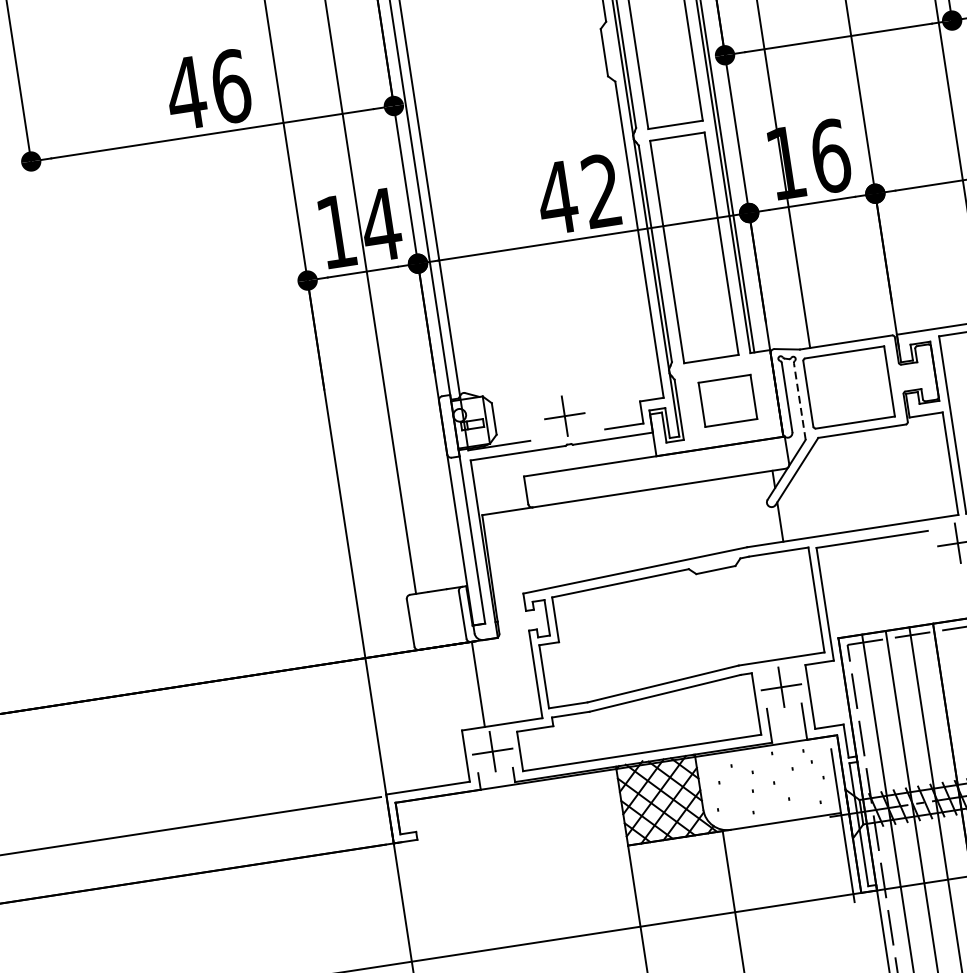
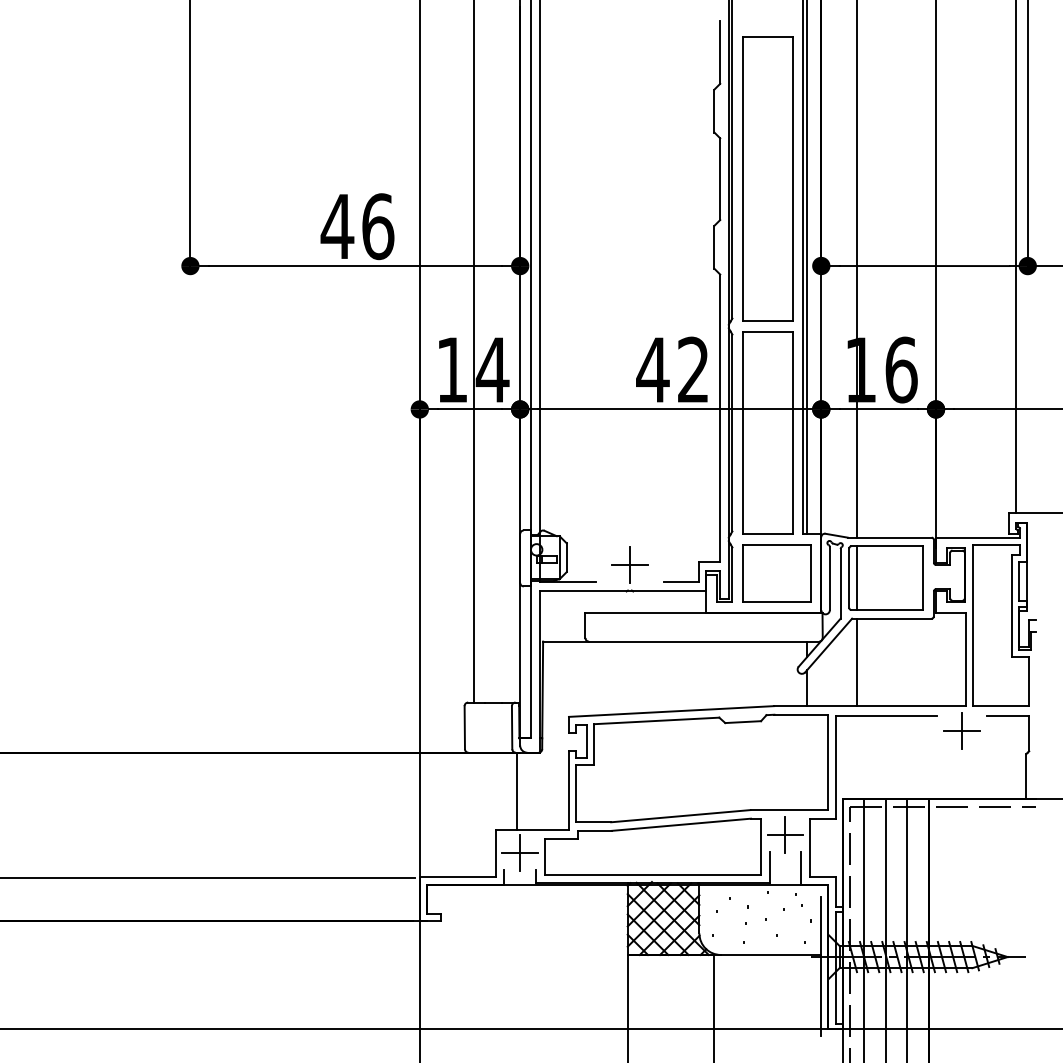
line: (817, 392) -> (857, 578), added
part: (727, 400) -> (776, 573), size x1.43
line: (799, 401) -> (840, 583), dashed -> solid
line: (831, 485) -> (857, 662), added

